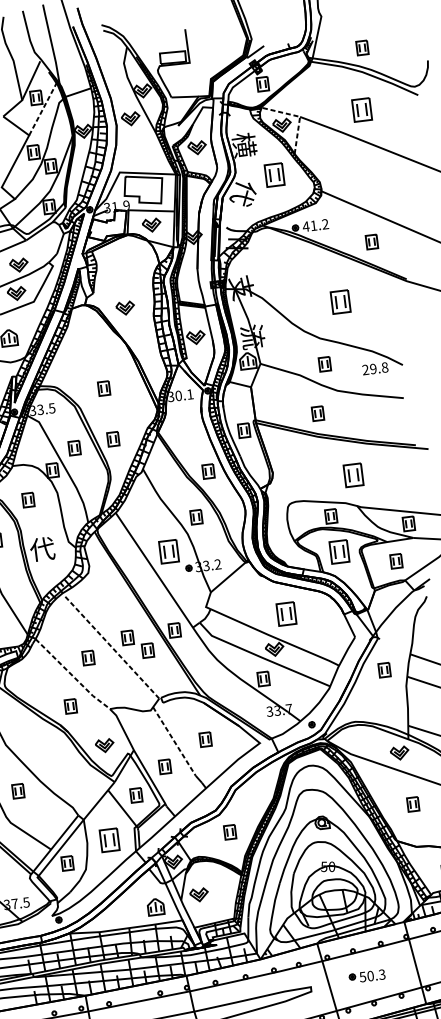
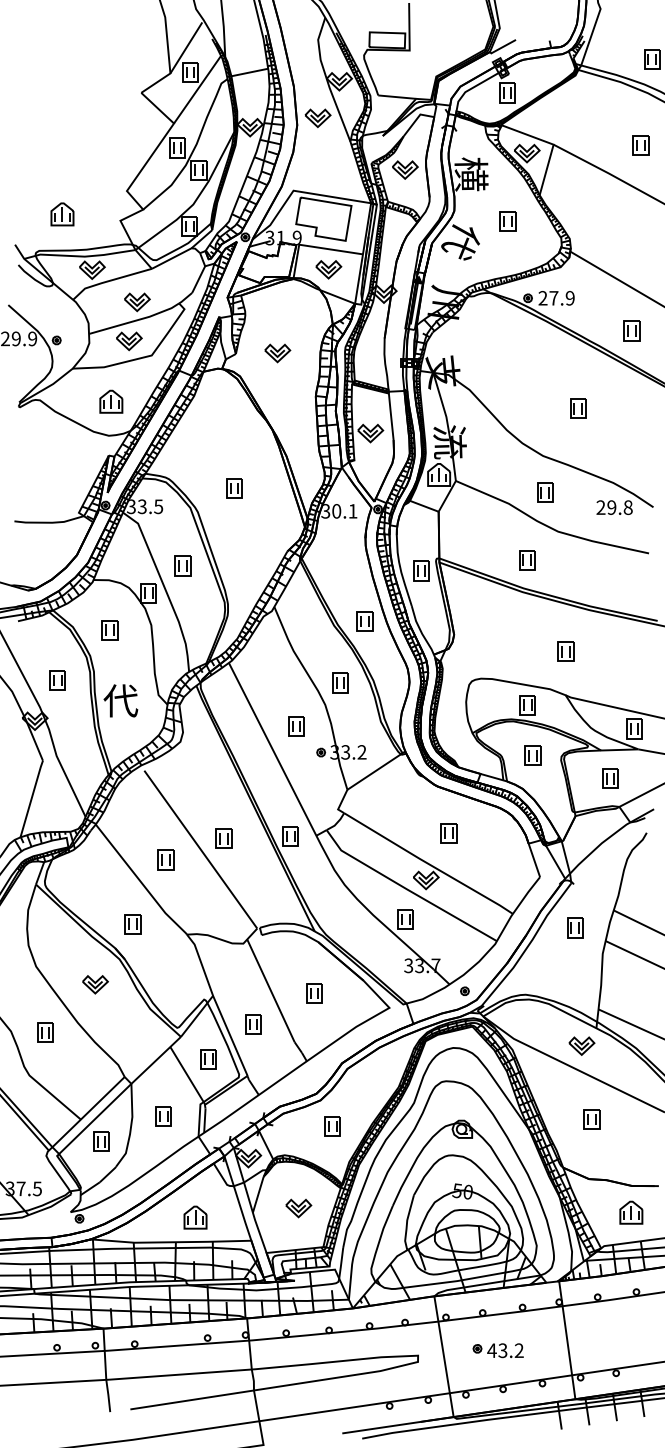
line: (42, 109) -> (197, 89), dashed -> solid
part: (361, 109) -> (640, 145), size x0.62
line: (299, 116) -> (552, 144), dashed -> solid
part: (274, 175) -> (507, 221), size x0.62
text: (315, 224) -> (556, 297), 41.2 -> 27.9
part: (341, 301) -> (578, 408), size x0.62
part: (125, 308) -> (277, 353), moved
part: (113, 439) -> (238, 560), removed
part: (353, 475) -> (565, 651), size x0.62
part: (169, 551) -> (296, 726), size x0.62
part: (339, 551) -> (532, 755), size x0.62
part: (286, 614) -> (448, 833), size x0.62
line: (112, 647) -> (200, 849), dashed -> solid
part: (147, 650) -> (249, 859), removed
line: (72, 675) -> (140, 881), dashed -> solid
line: (174, 741) -> (270, 990), dashed -> solid
part: (104, 745) -> (95, 984), moved
part: (109, 840) -> (163, 1116), size x0.62
part: (199, 895) -> (298, 1208), moved
part: (155, 906) -> (195, 1217), moved
text: (372, 975) -> (505, 1350), 50.3 -> 43.2

